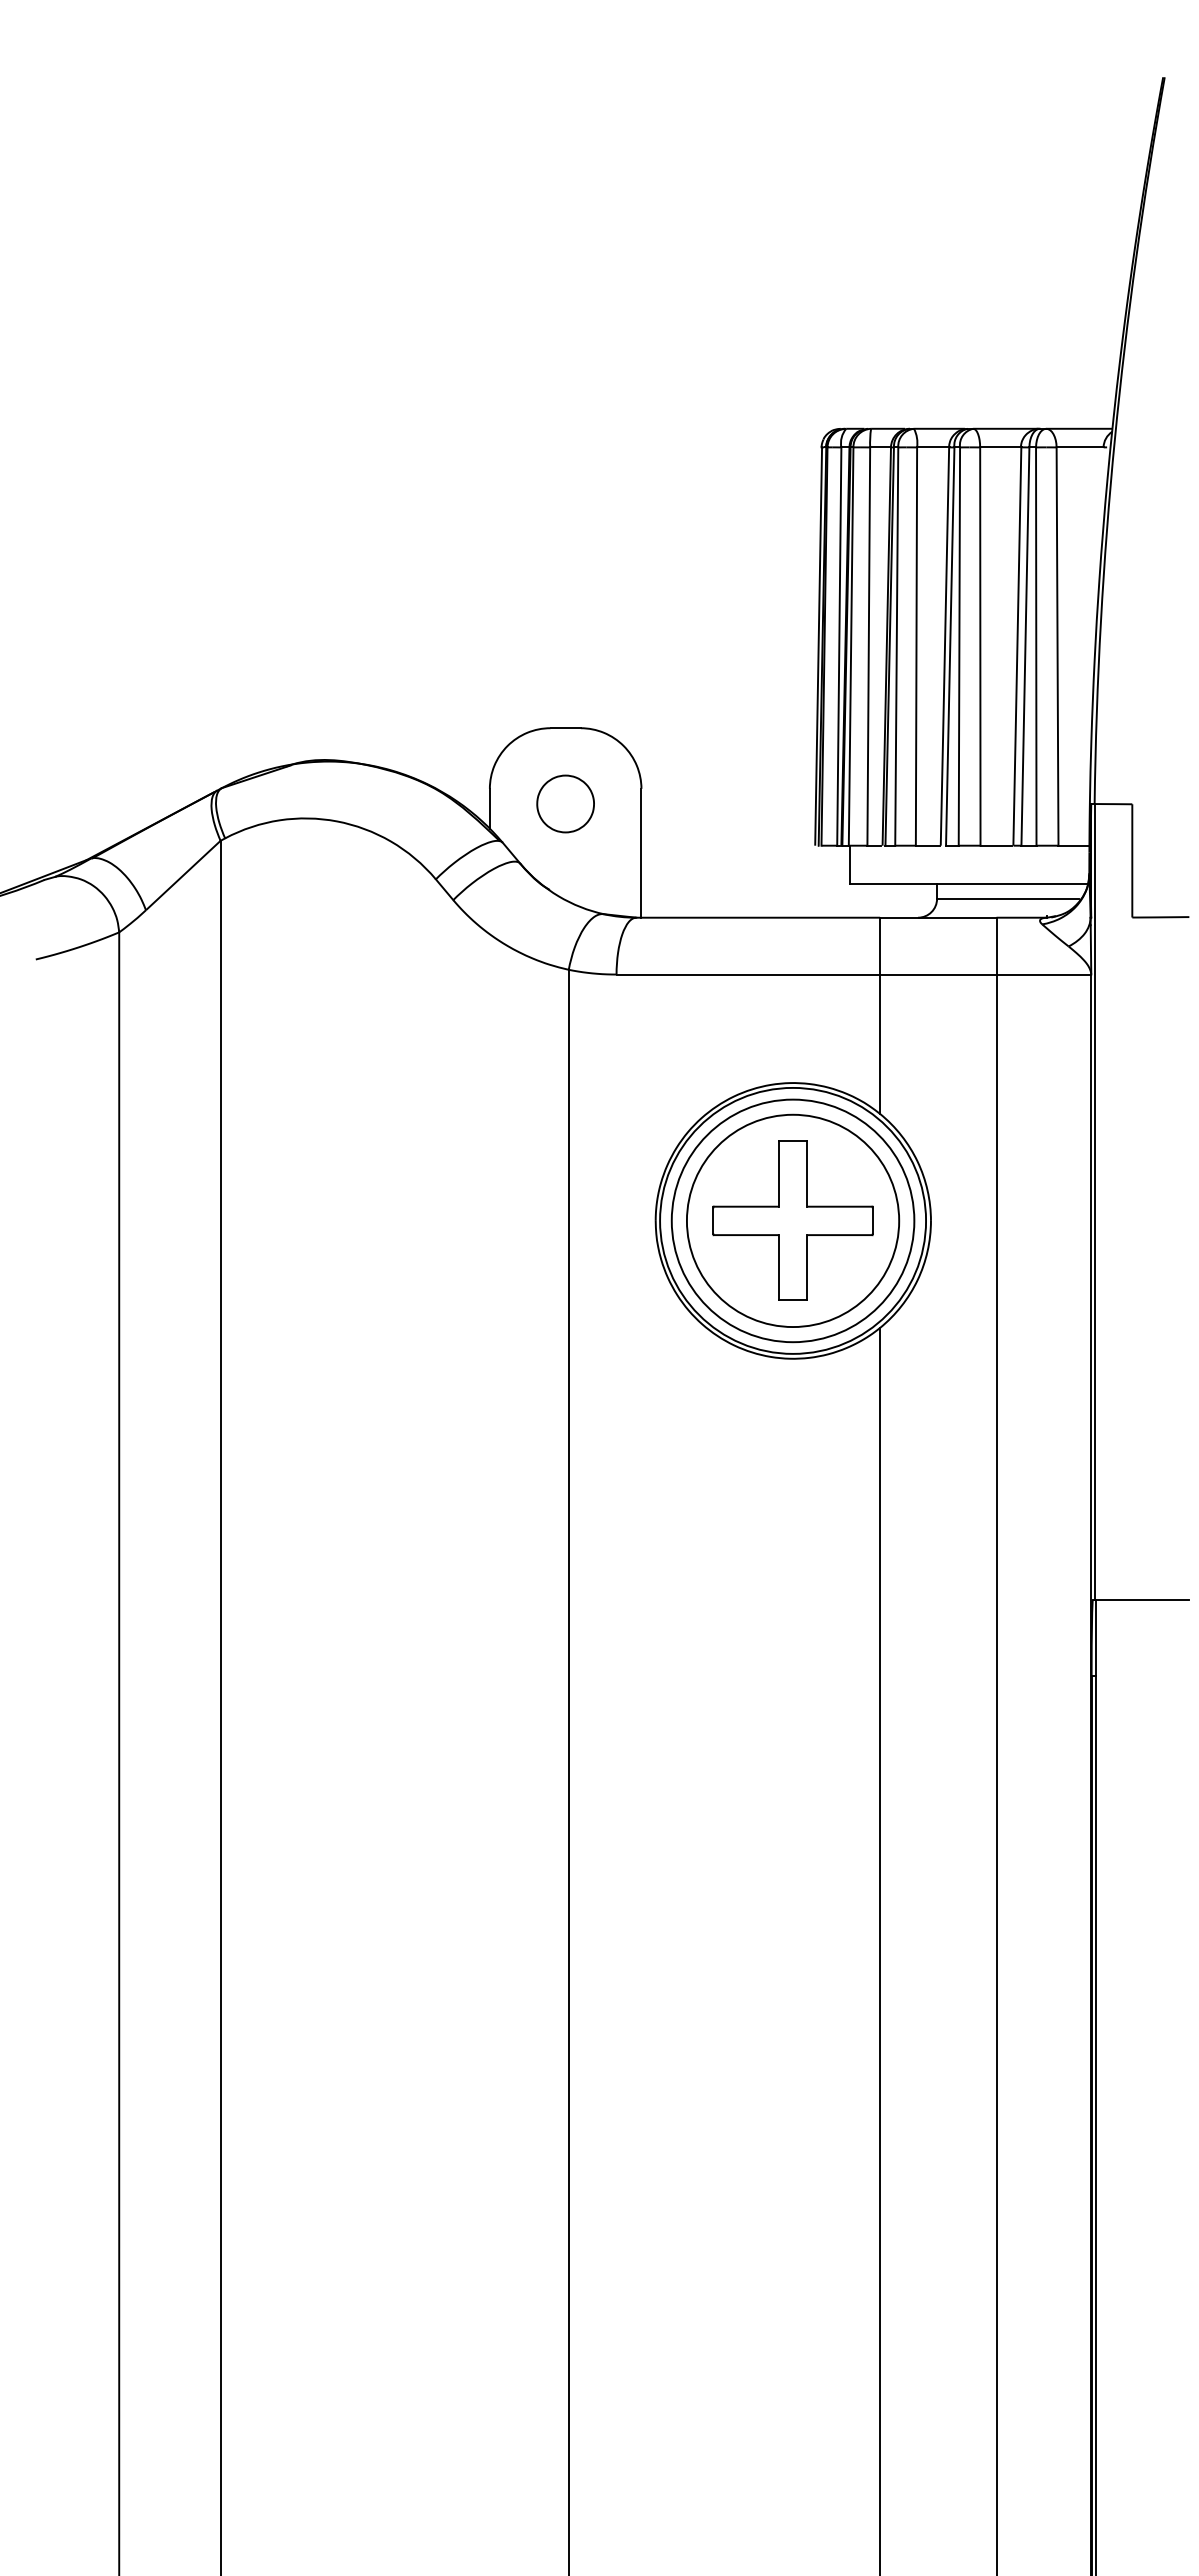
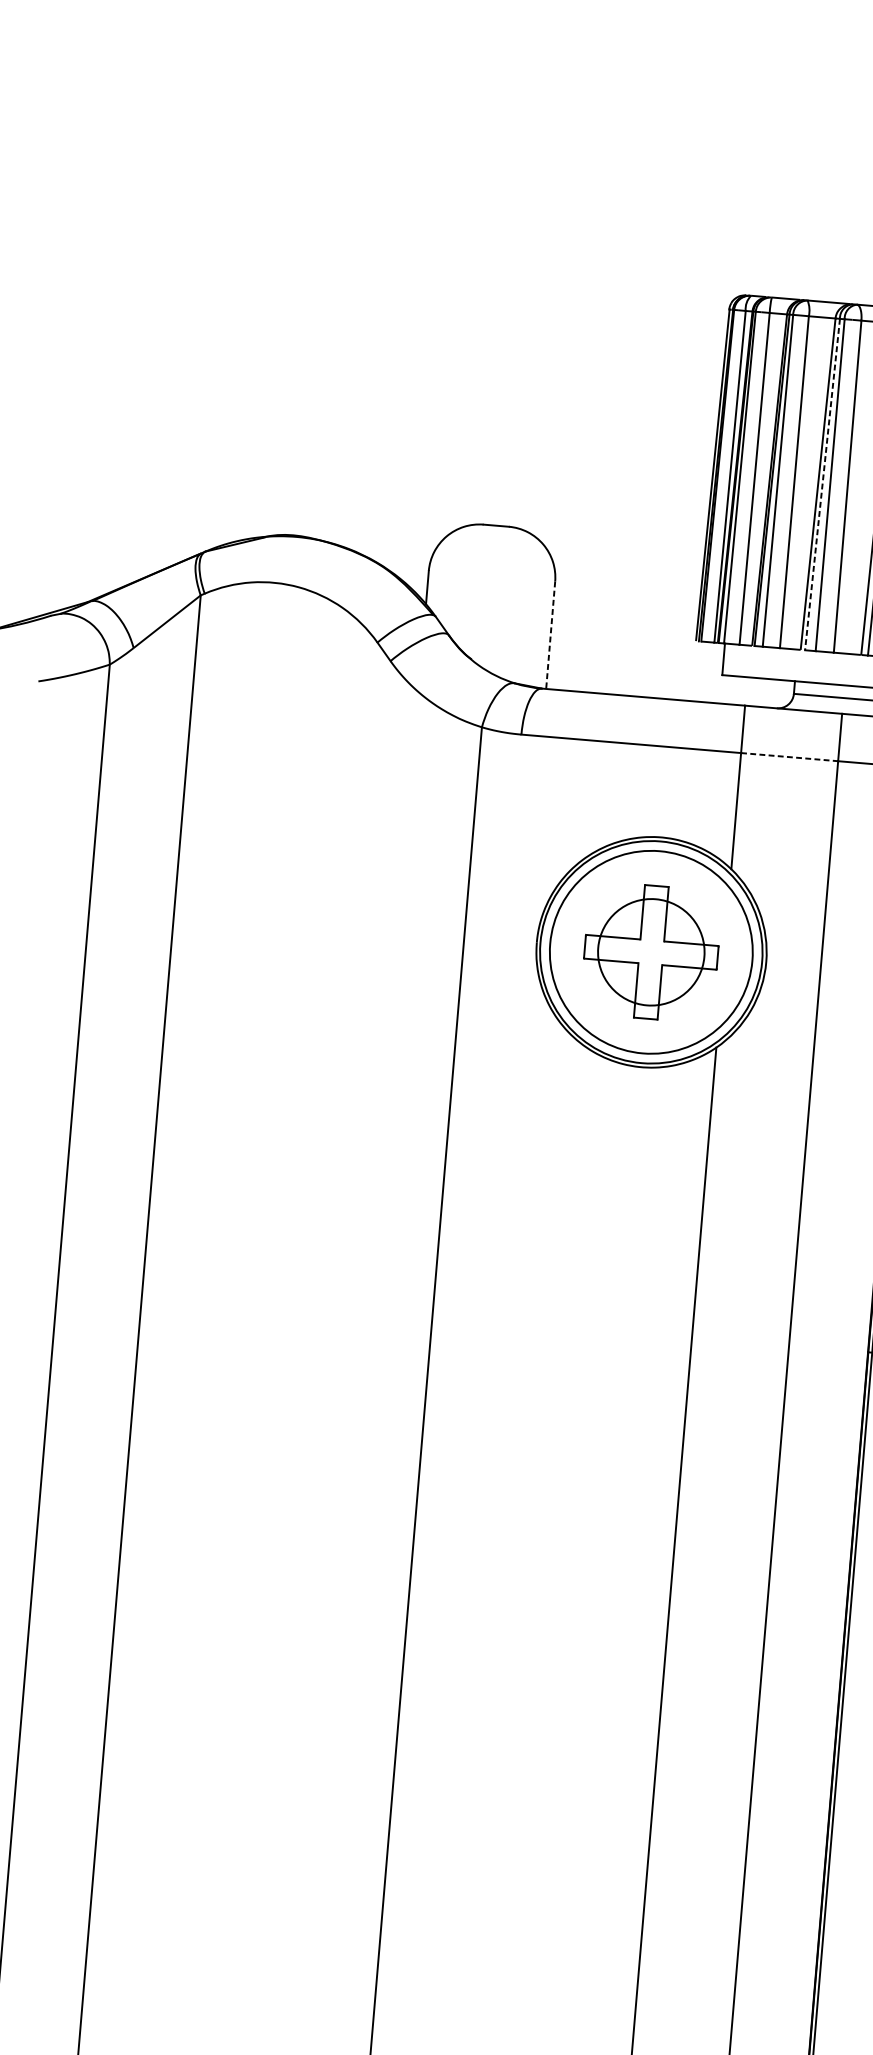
line: (950, 647) -> (822, 485), solid -> dashed
part: (565, 803) -> (490, 588), removed
line: (641, 853) -> (550, 635), solid -> dashed
line: (938, 974) -> (789, 757), solid -> dashed
circle: (792, 1220) -> (650, 951), size x0.6

